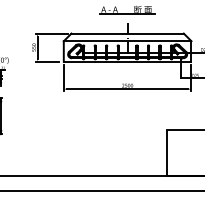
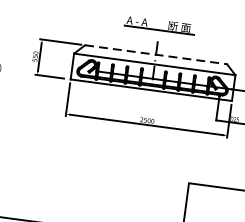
line: (128, 33) -> (157, 54), solid -> dashed

